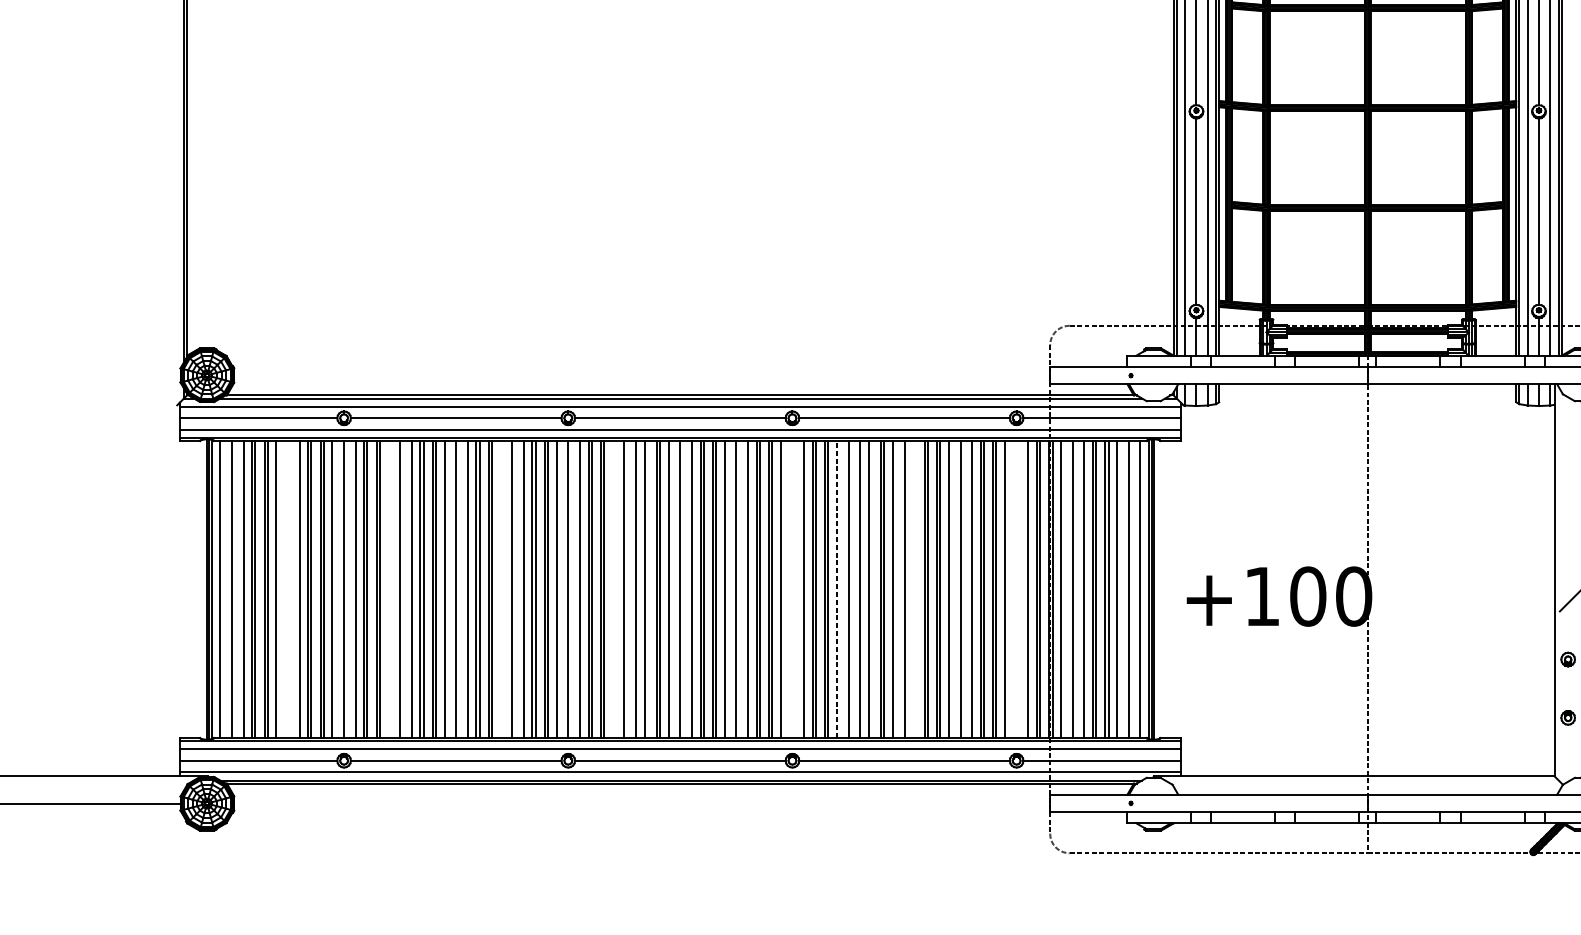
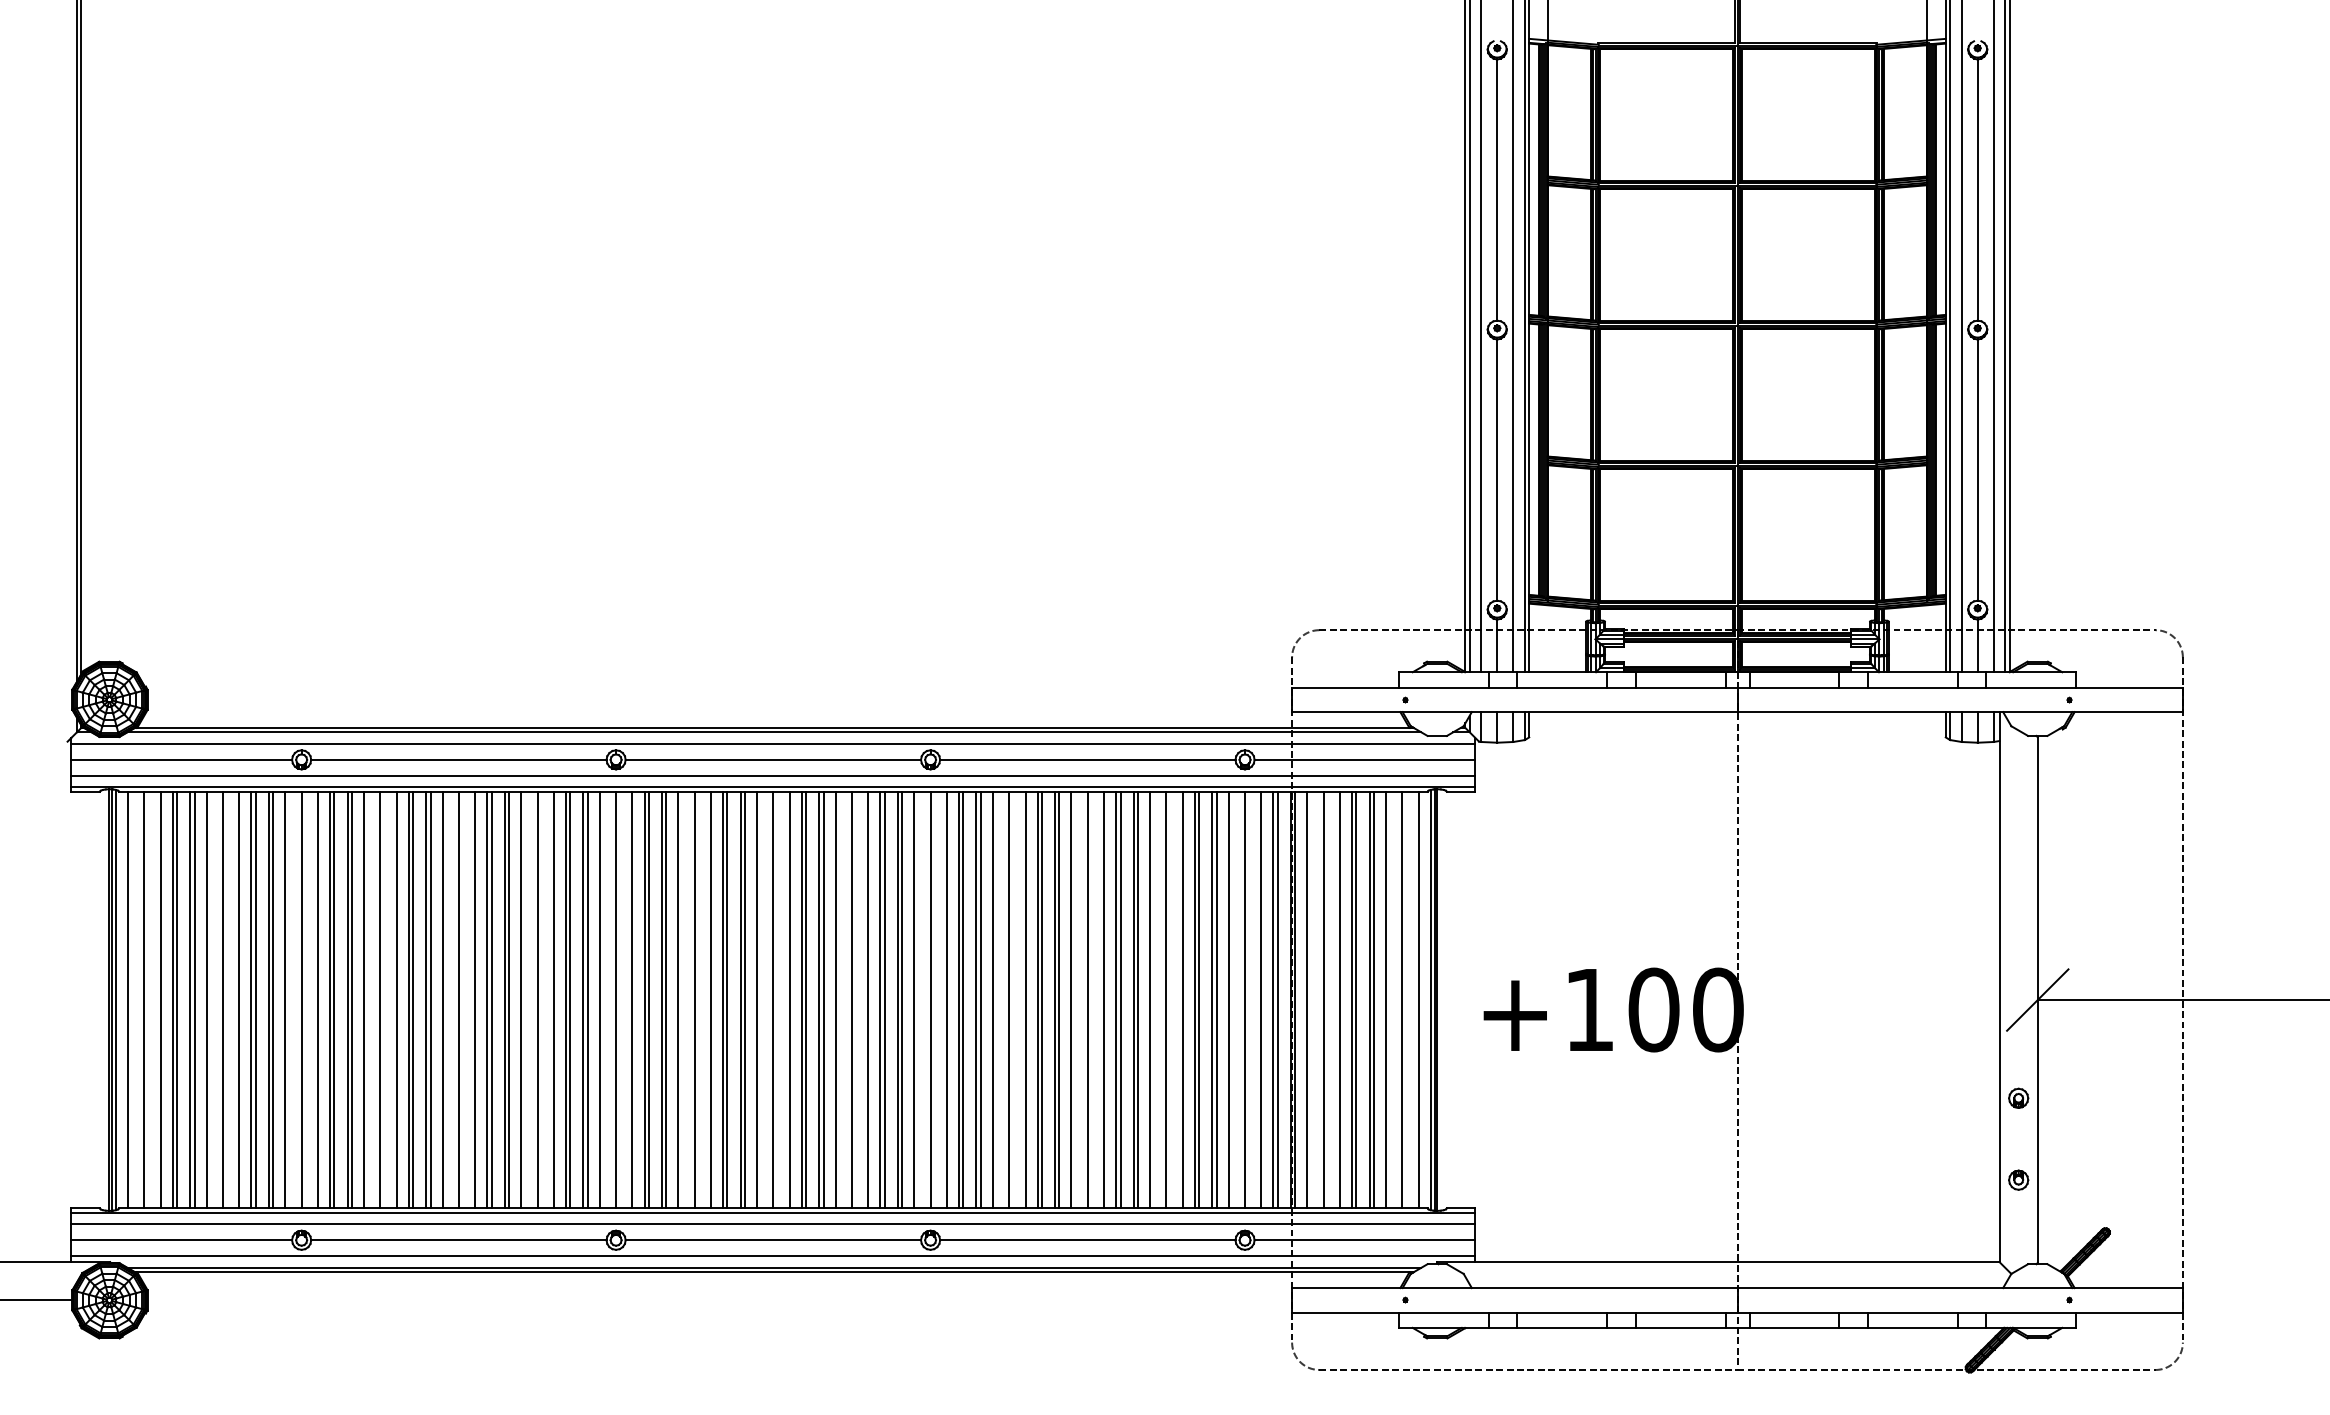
line: (288, 589) -> (223, 999), added
line: (388, 589) -> (363, 999), added
line: (500, 589) -> (521, 999), added
line: (612, 589) -> (678, 999), added
line: (647, 589) -> (727, 999), added
line: (792, 589) -> (930, 999), added
line: (836, 589) -> (992, 999), dashed -> solid
line: (871, 589) -> (1041, 999), added
line: (916, 589) -> (1104, 999), added
line: (1016, 589) -> (1245, 999), added

